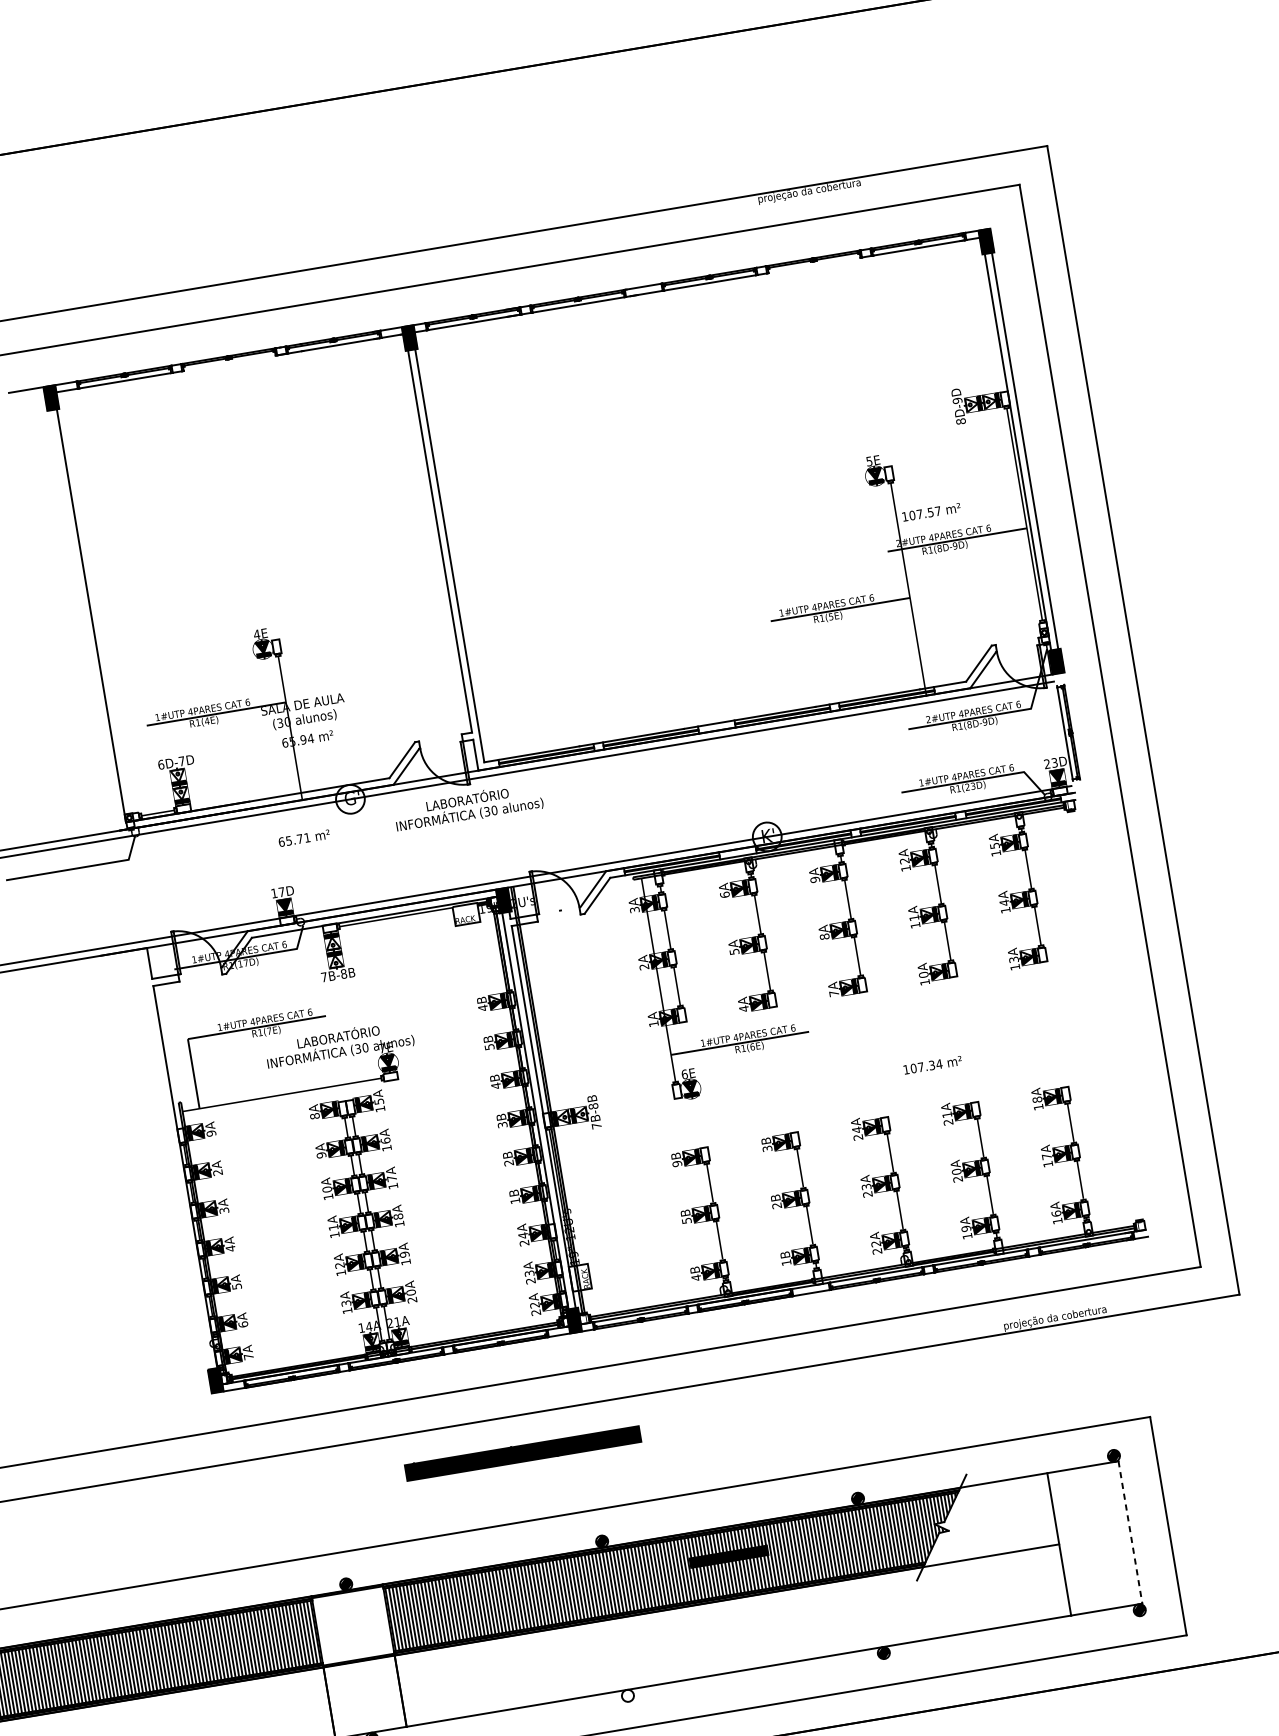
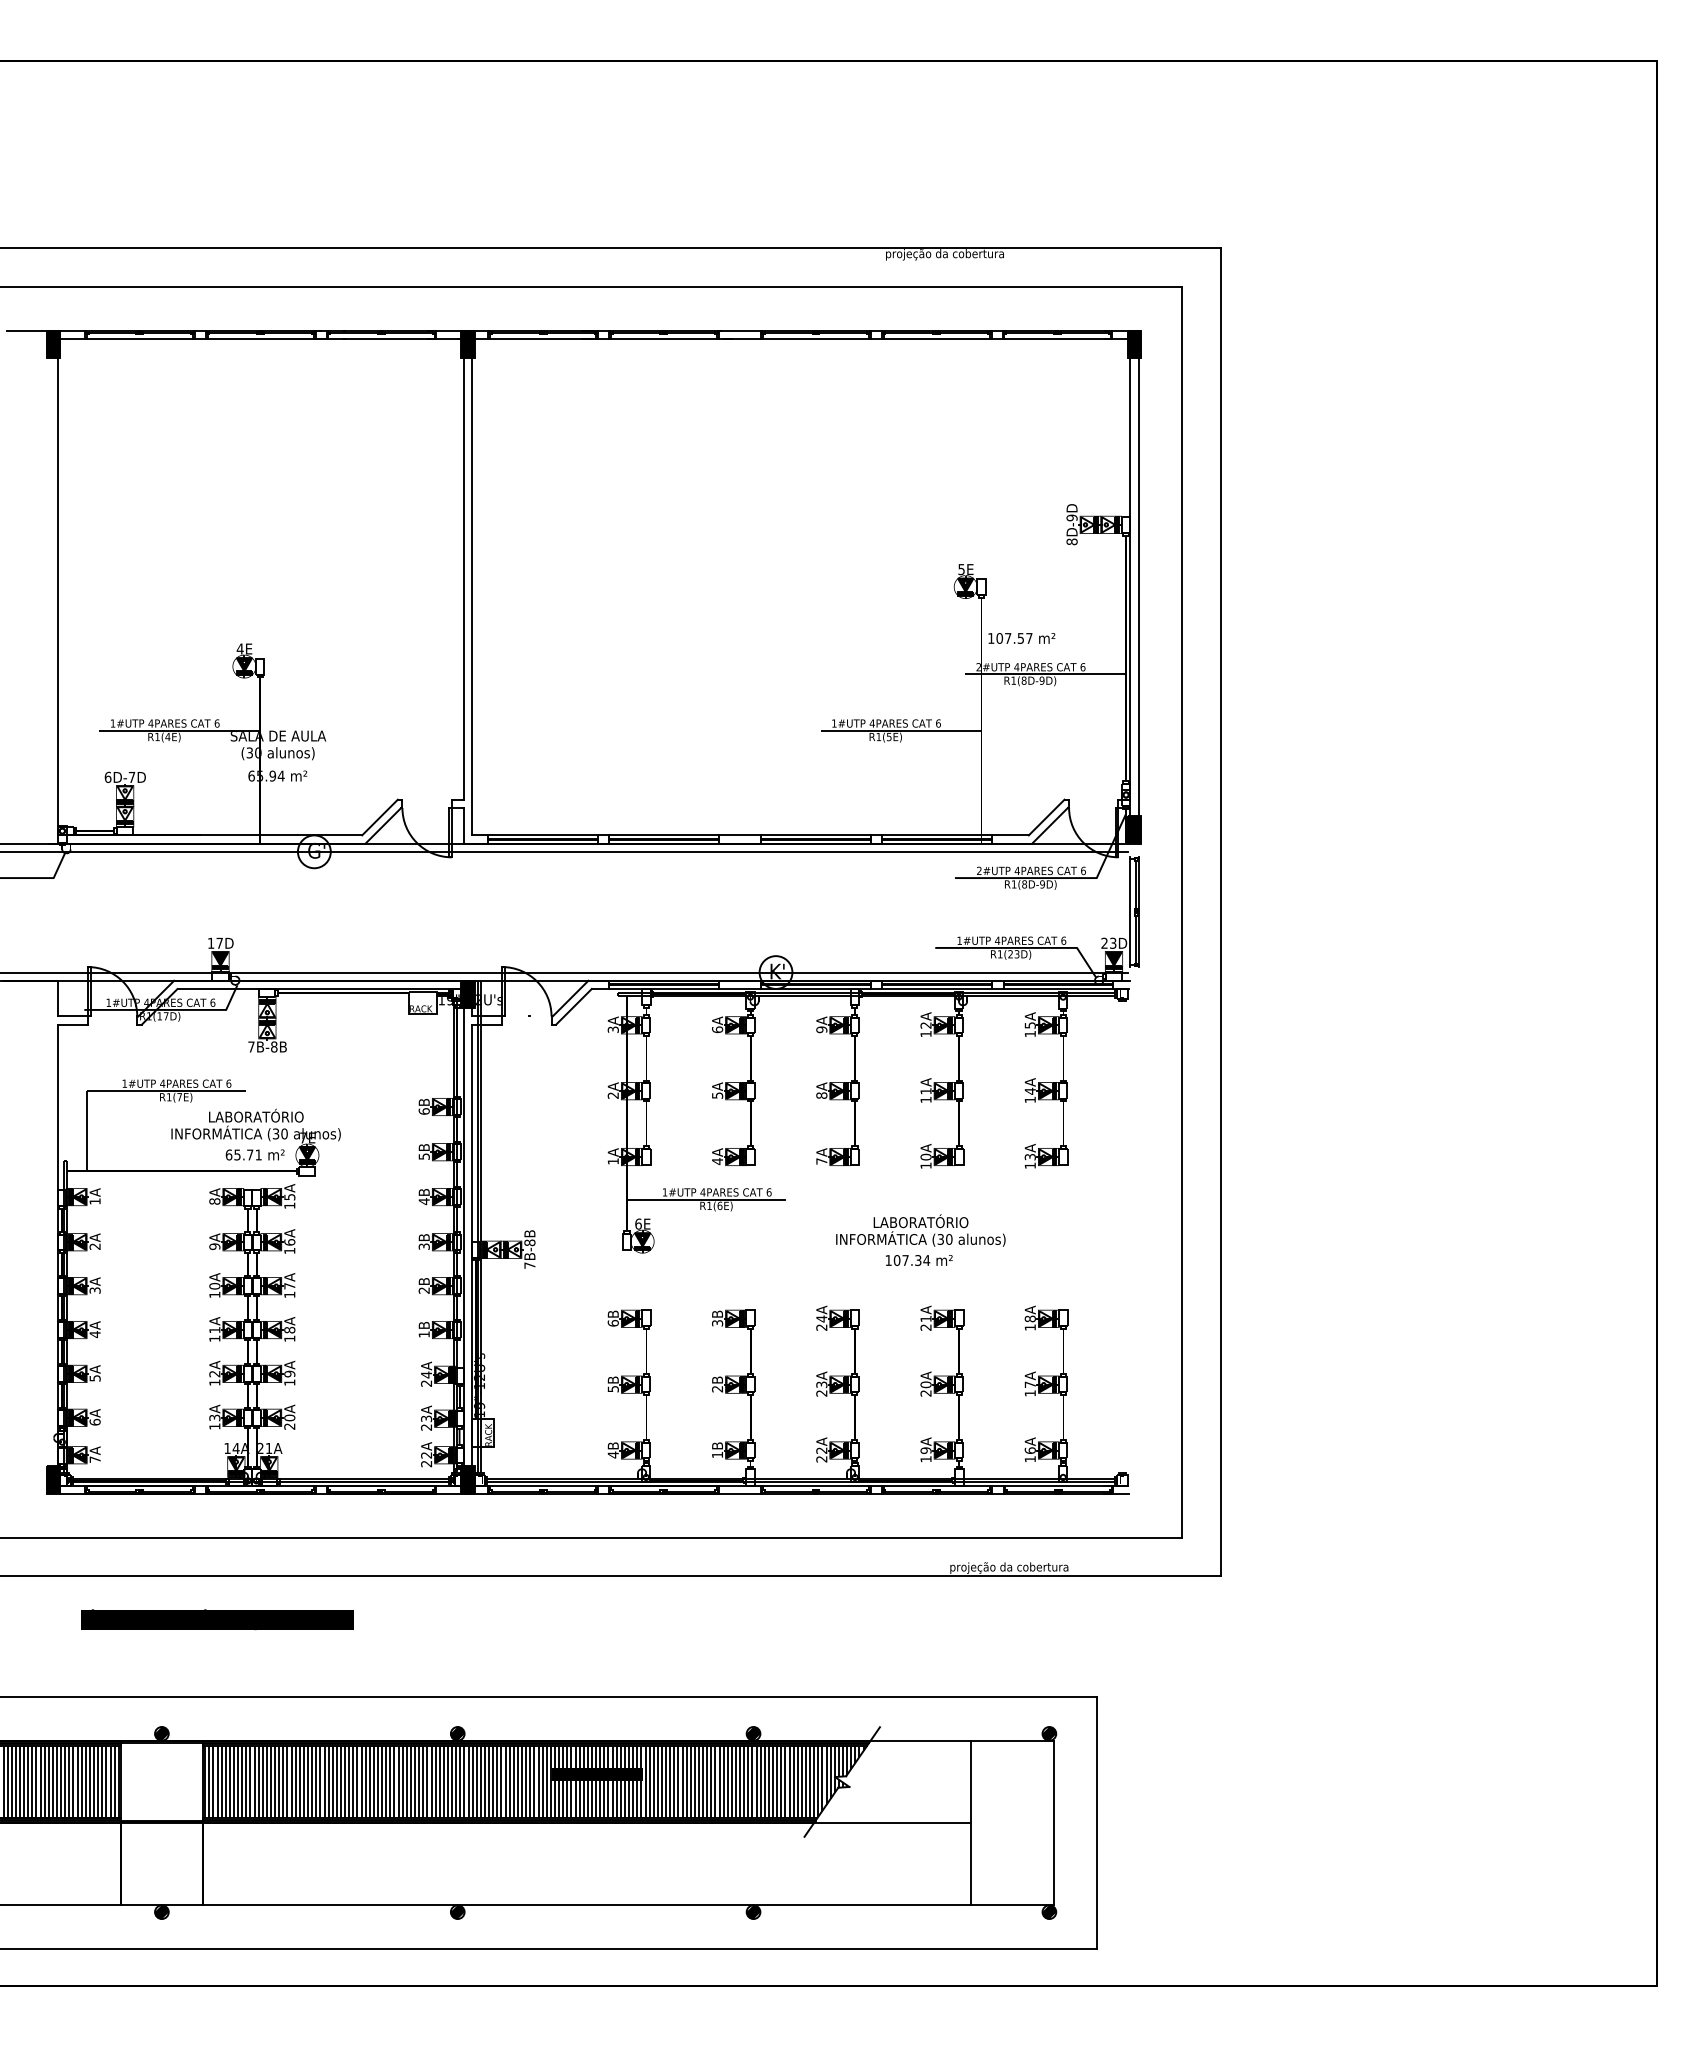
line: (814, 265) -> (936, 338), added
line: (229, 363) -> (260, 338), added
text: (468, 806) -> (920, 1230), moved
text: (303, 838) -> (254, 1154), moved
text: (482, 1008) -> (423, 1111), 4B -> 6B
text: (210, 1133) -> (94, 1201), 9A -> 1A
text: (676, 1163) -> (612, 1322), 9B -> 6B
text: (523, 1453) -> (217, 1619), moved
line: (1130, 1532) -> (1053, 1823), dashed -> solid
hatch: (627, 1695) -> (457, 1911), added

